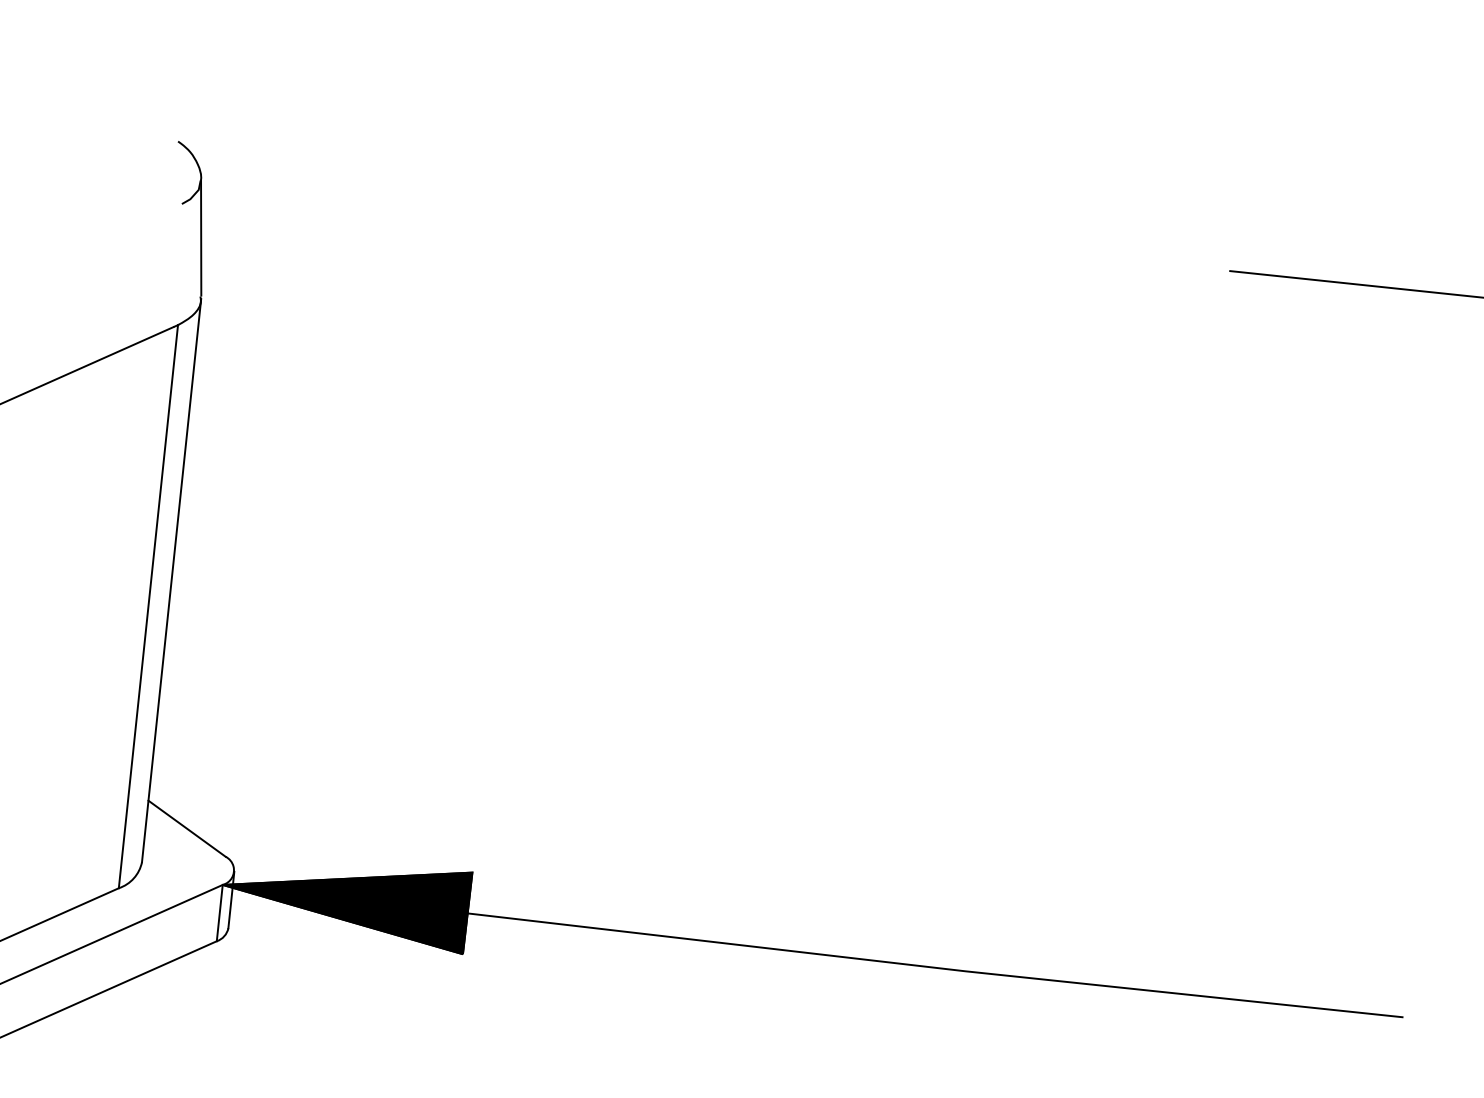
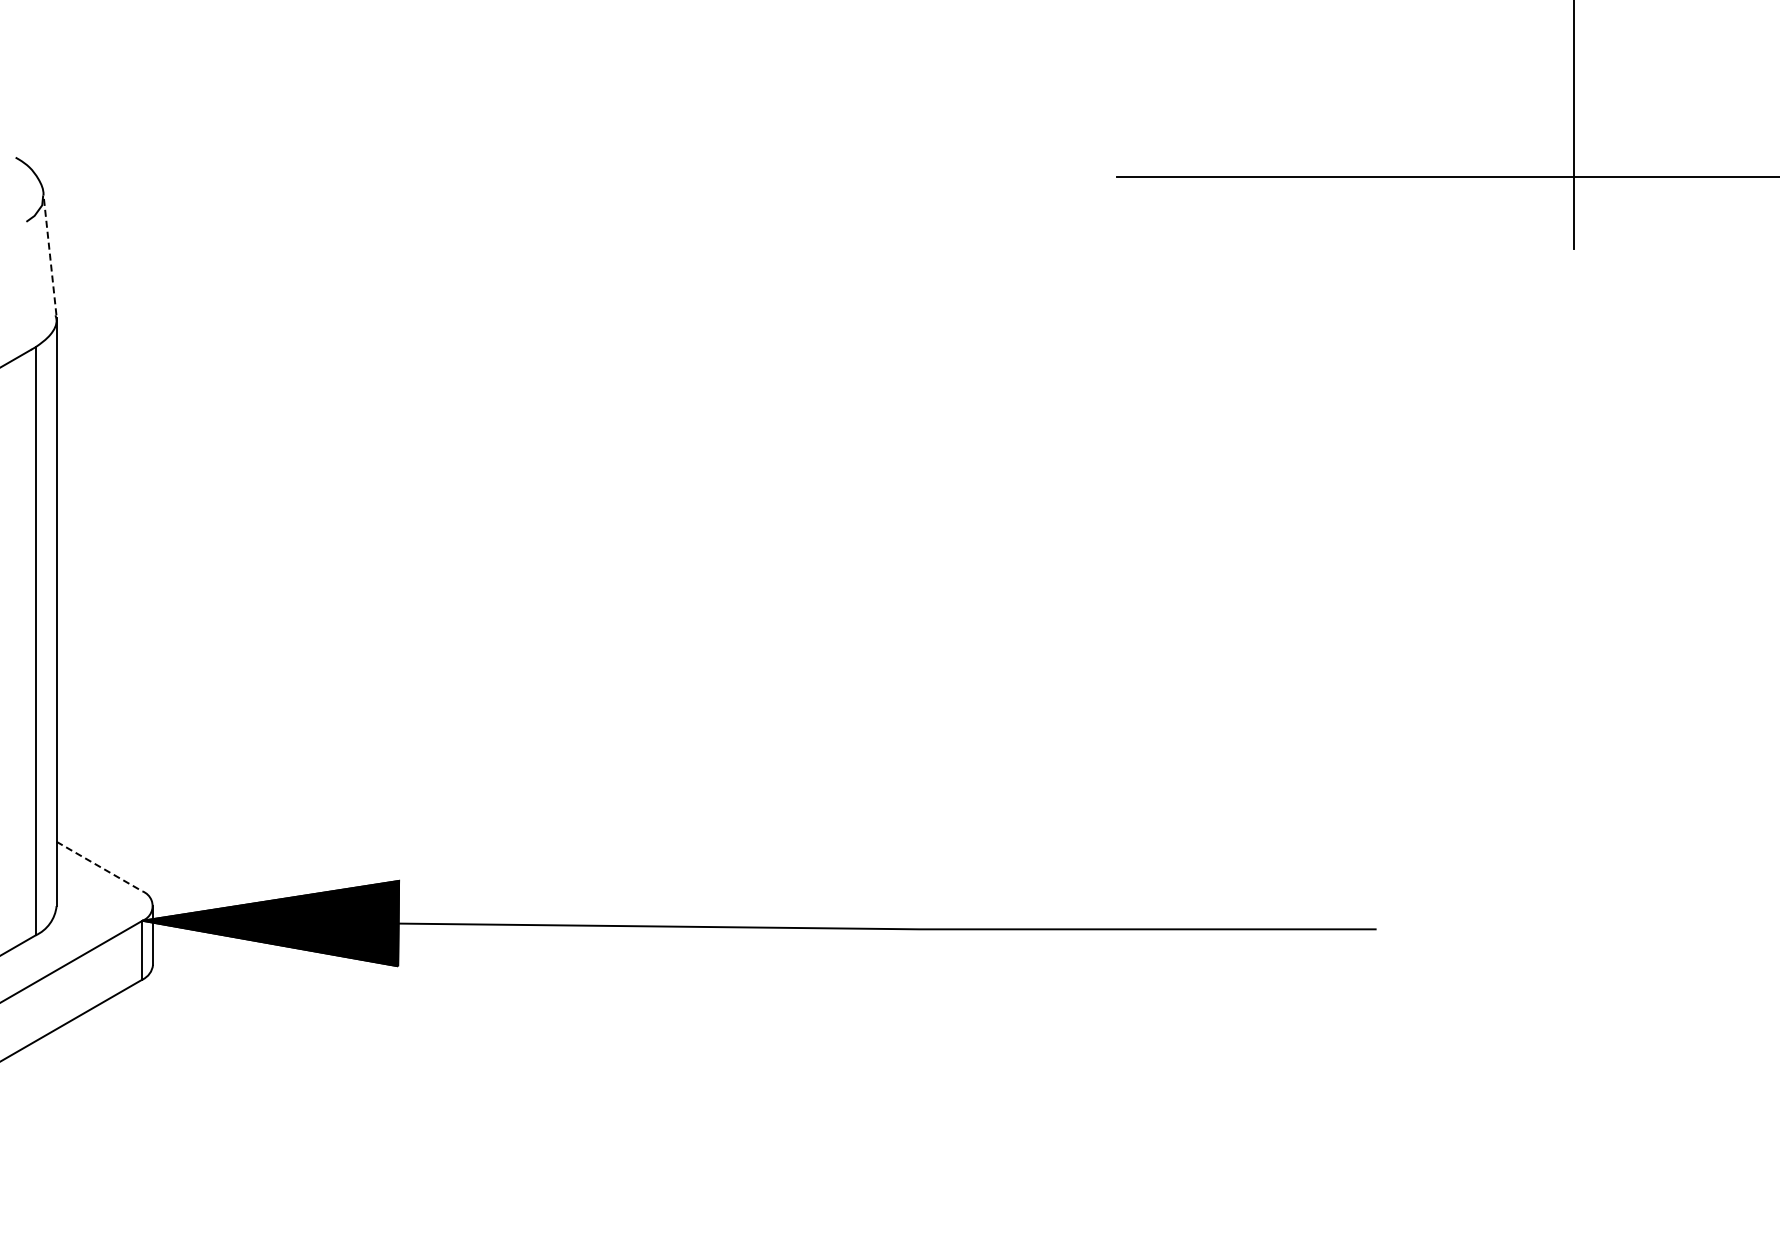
line: (201, 238) -> (50, 255), solid -> dashed
line: (187, 828) -> (99, 866), solid -> dashed

